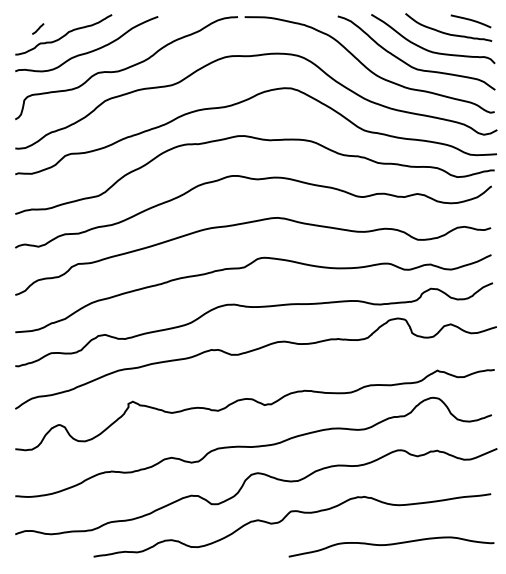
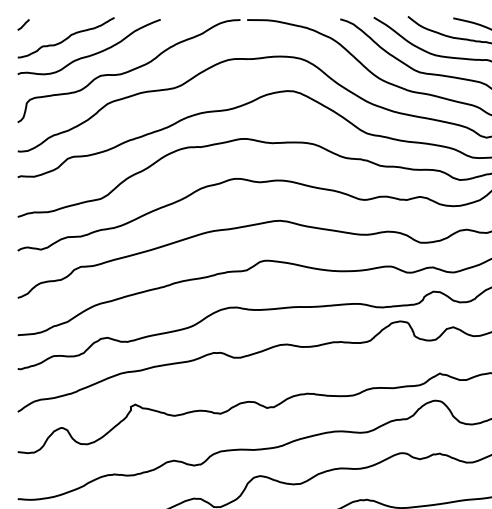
line: (38, 28) -> (23, 24), moved

